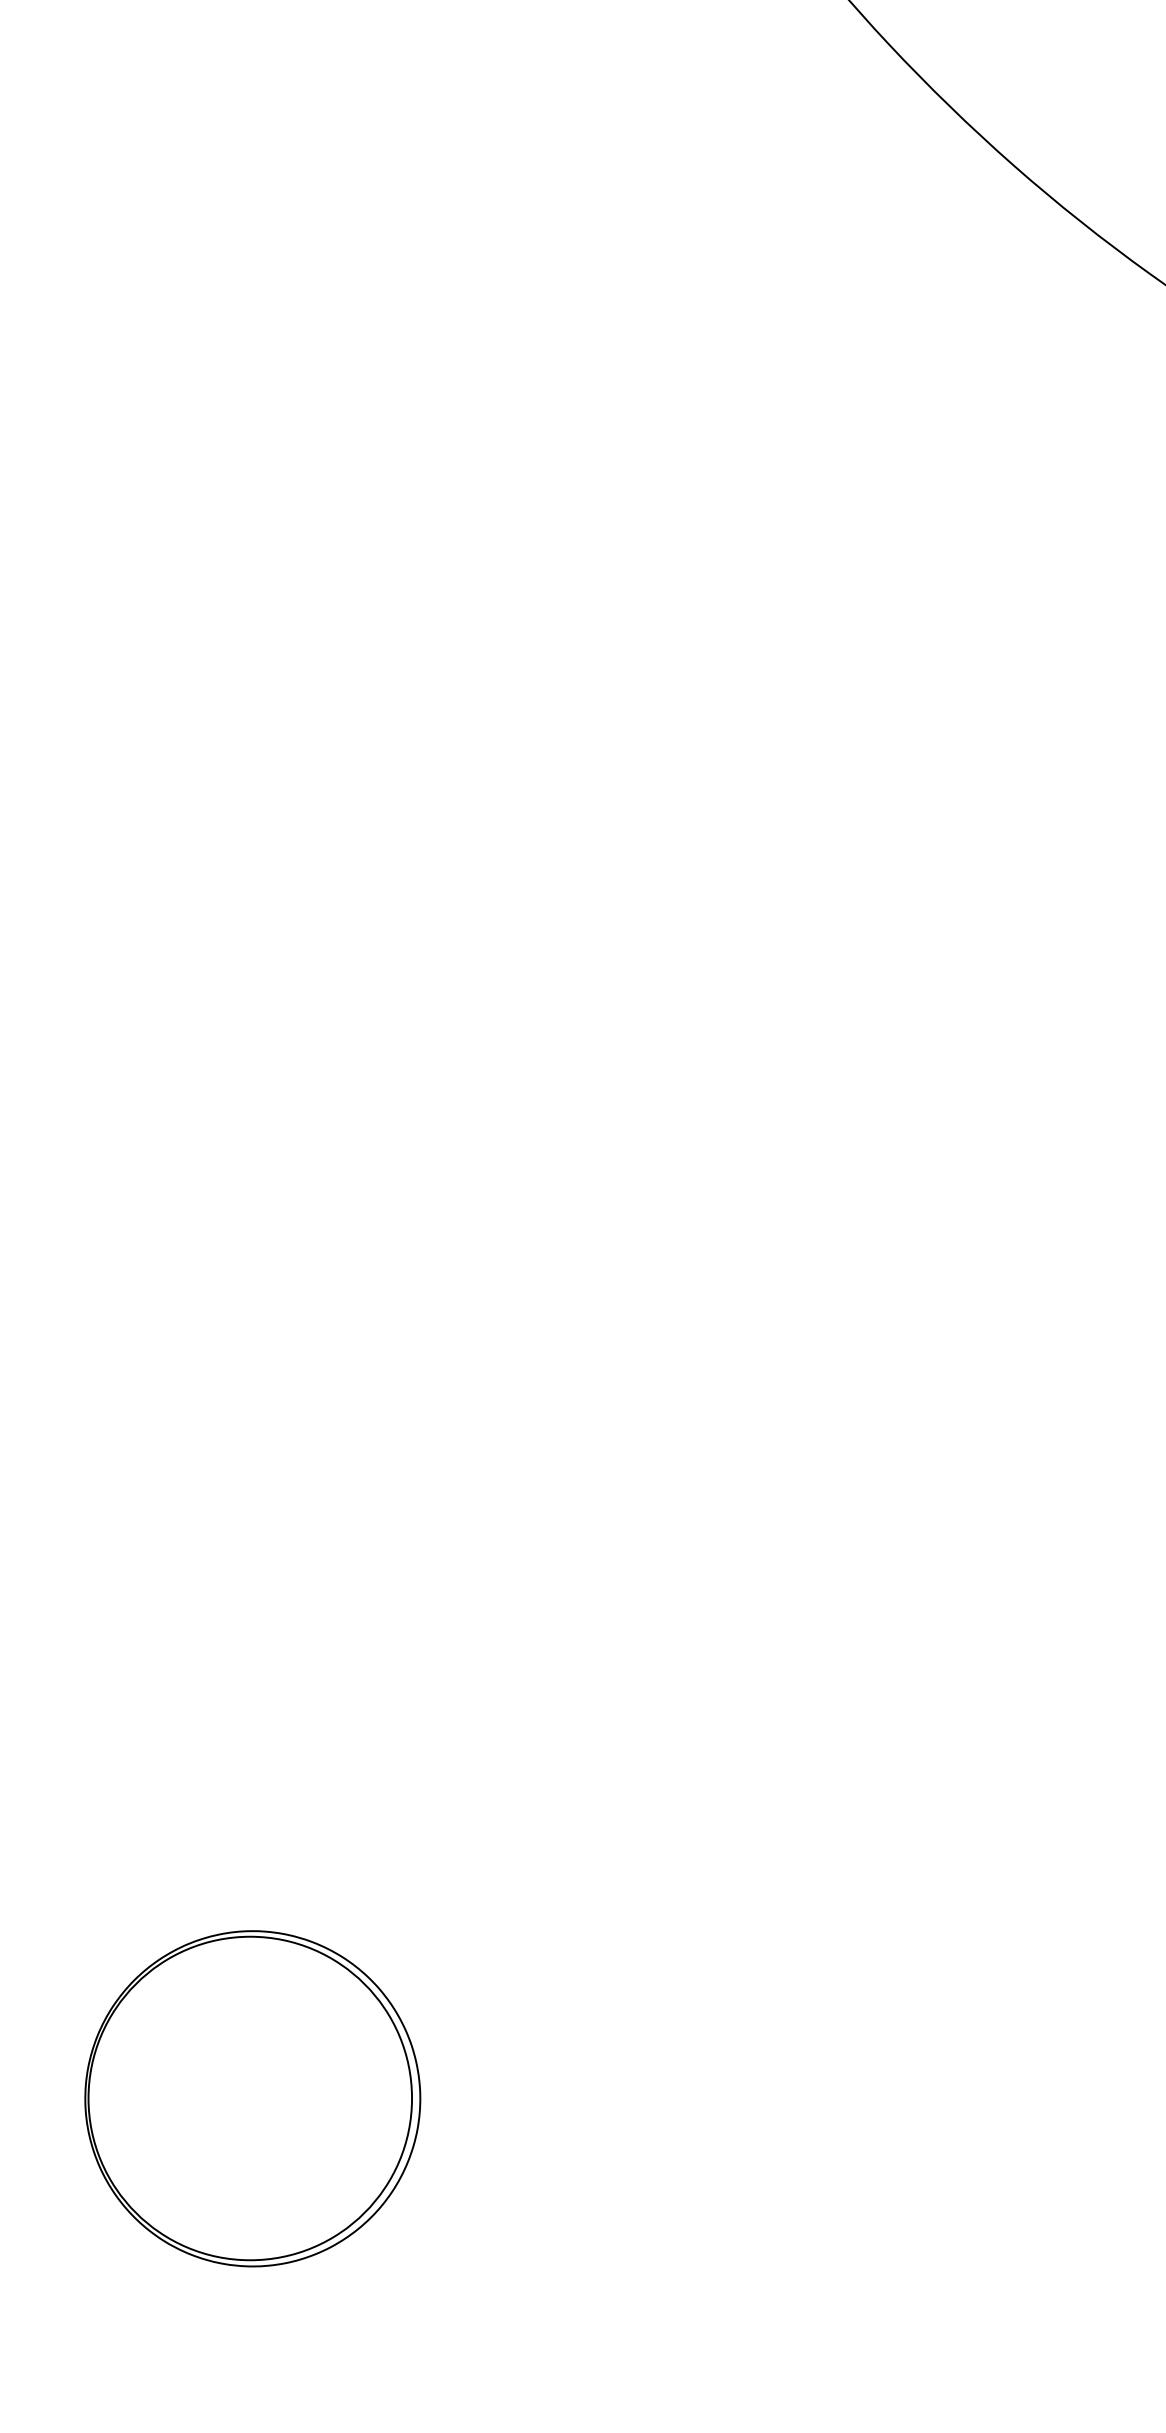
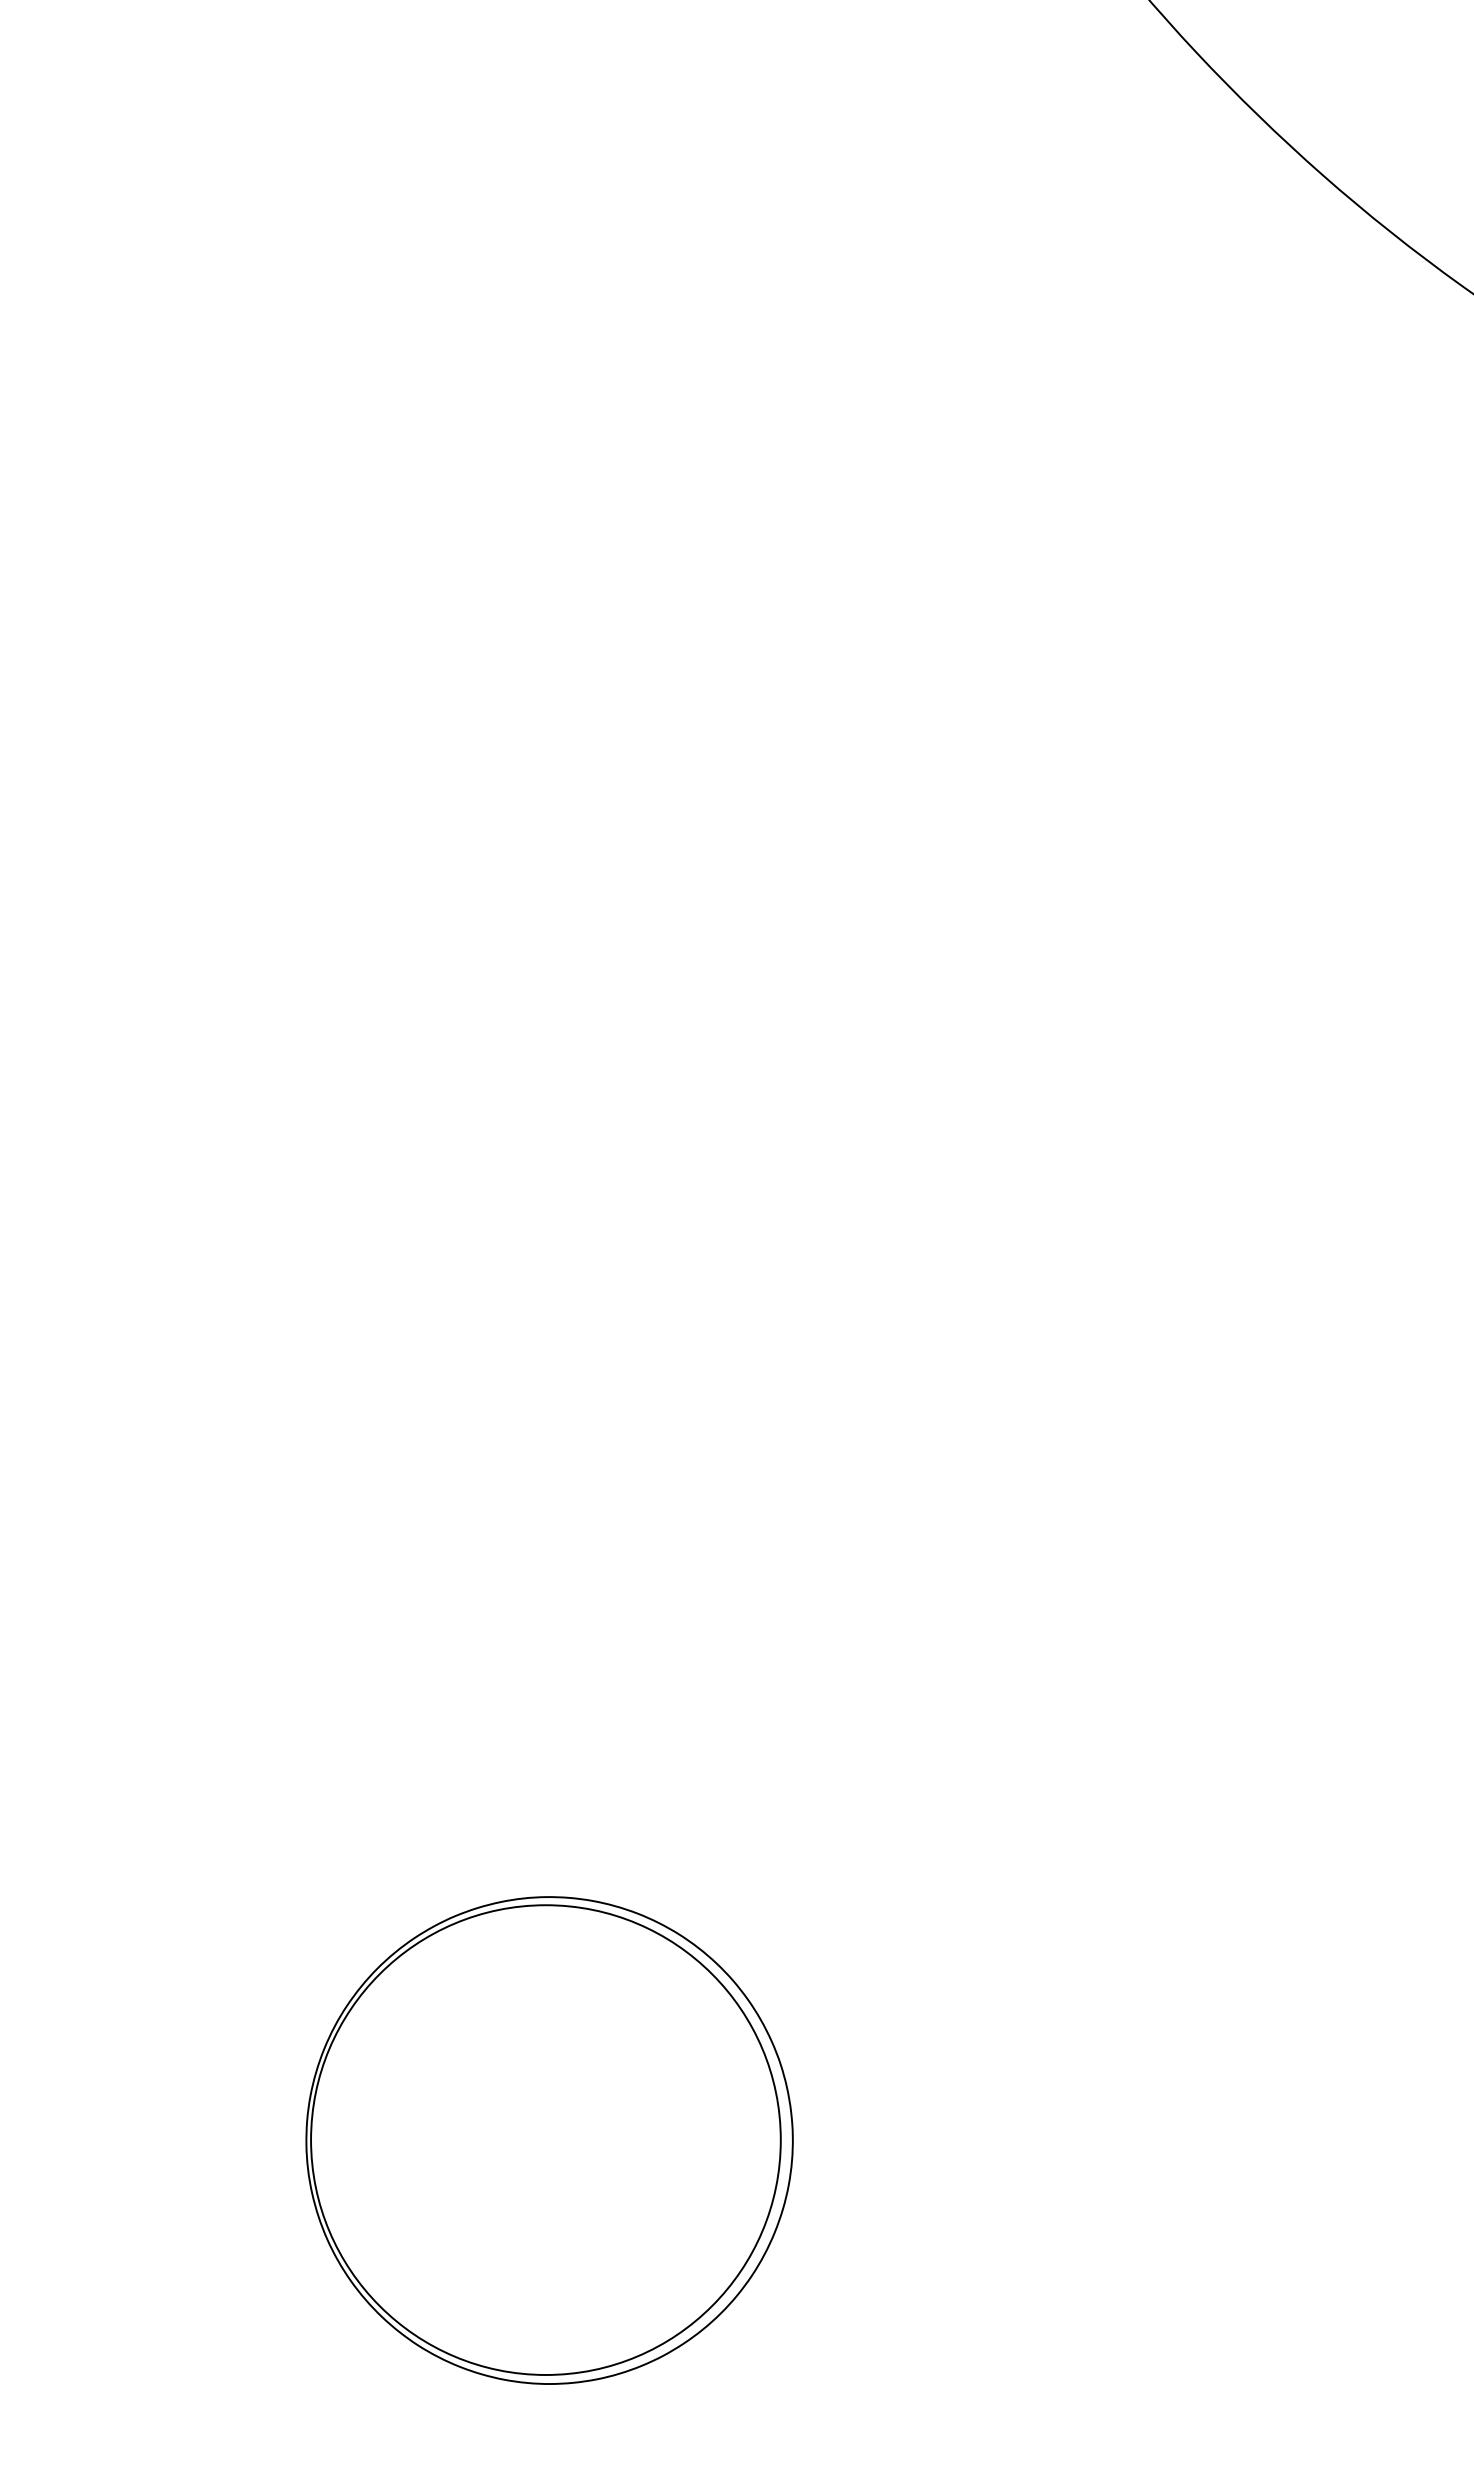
part: (252, 2098) -> (549, 2140), size x1.43

